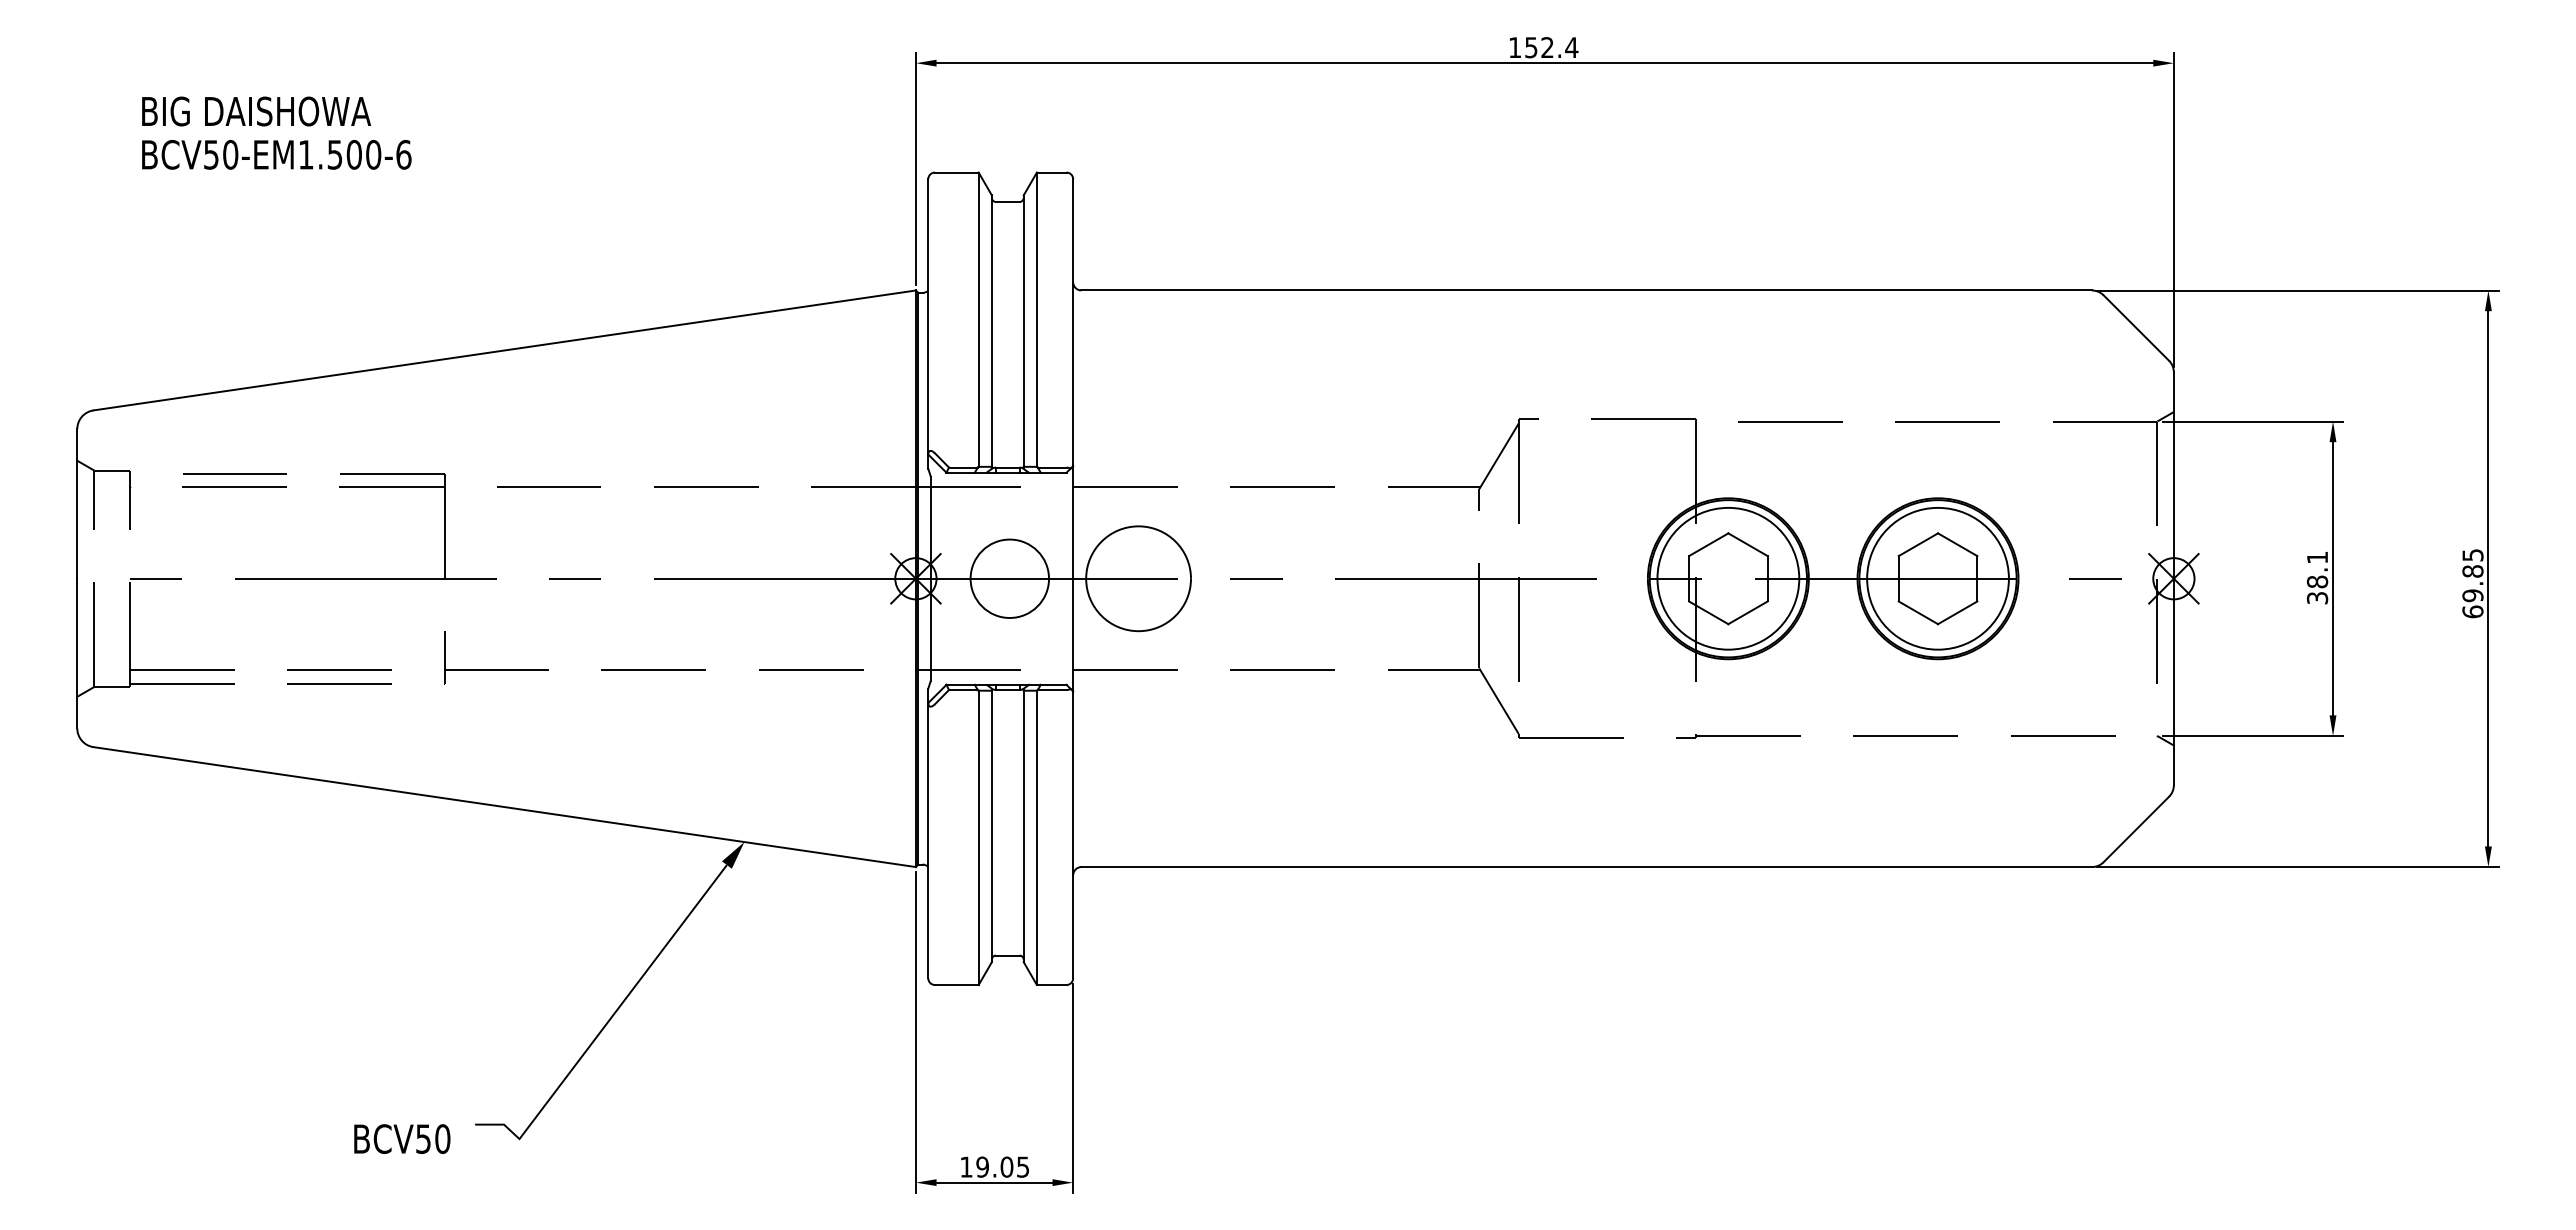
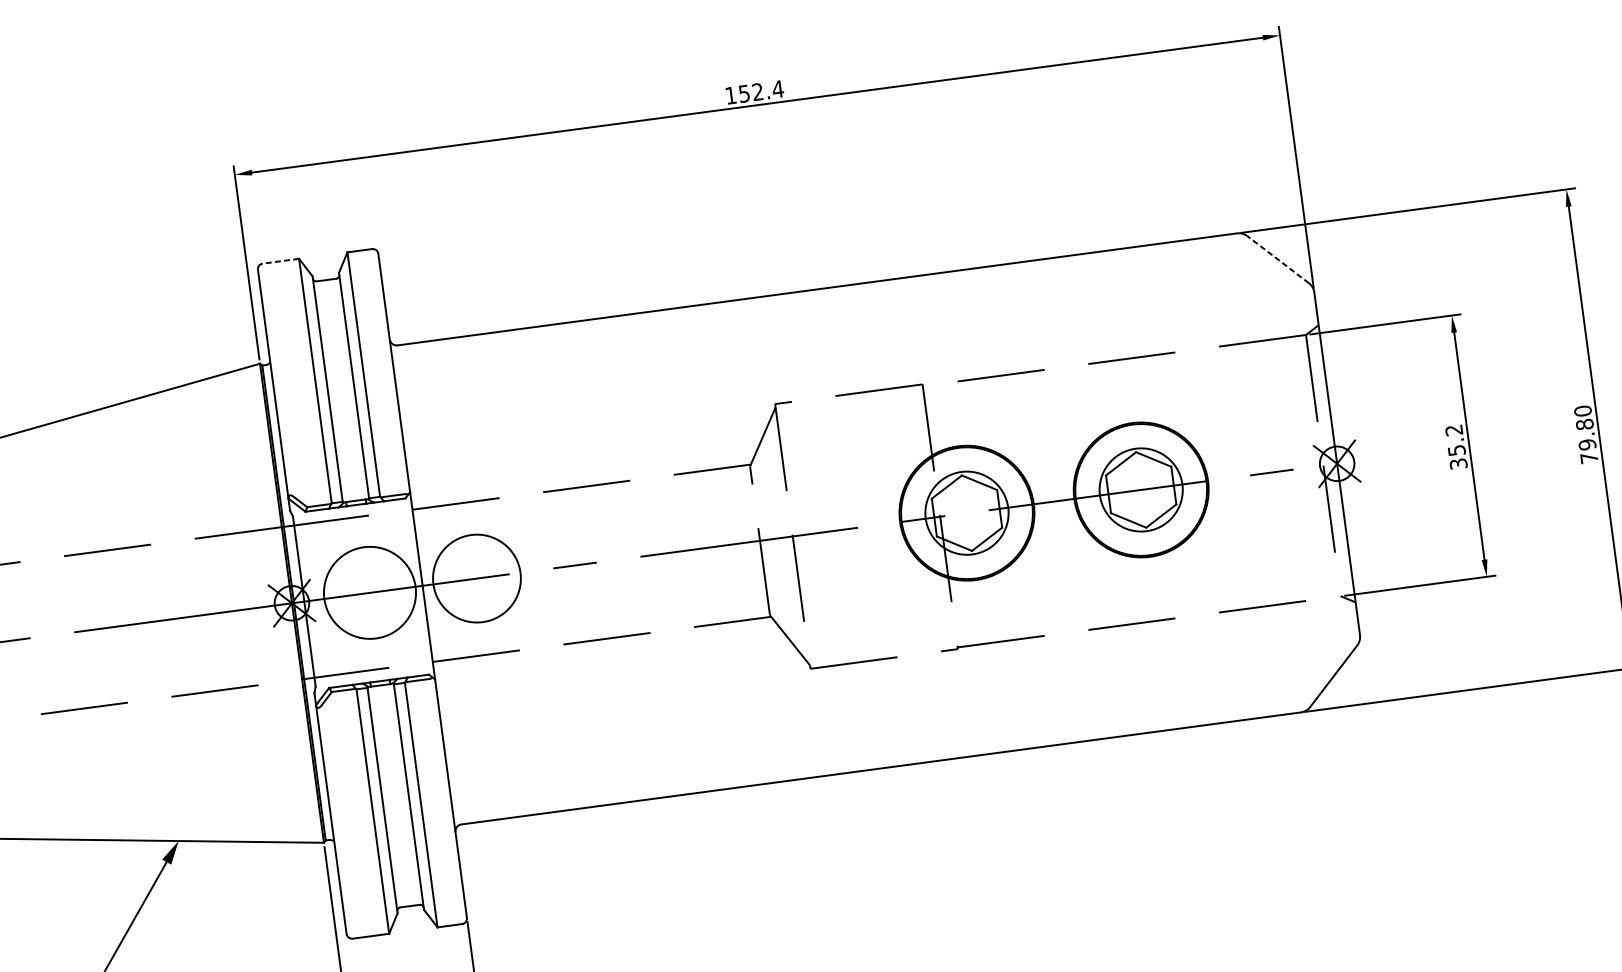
line: (956, 172) -> (280, 261), solid -> dashed
line: (2135, 327) -> (1277, 259), solid -> dashed
text: (2317, 570) -> (1455, 441), 38.1 -> 35.2
circle: (1009, 578) -> (369, 592), size x1.4
circle: (1728, 578) -> (967, 512), size x0.7
circle: (1937, 578) -> (1140, 489), size x0.7
text: (2472, 583) -> (1585, 434), 69.85 -> 79.80

